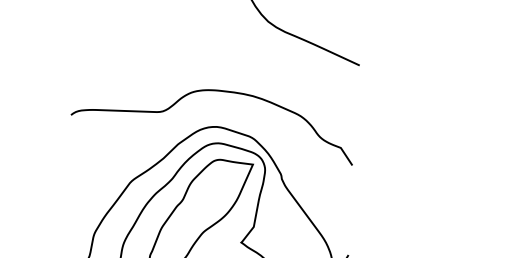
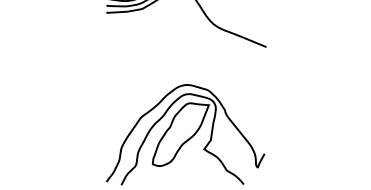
curve: (214, 92) -> (185, 65), removed

